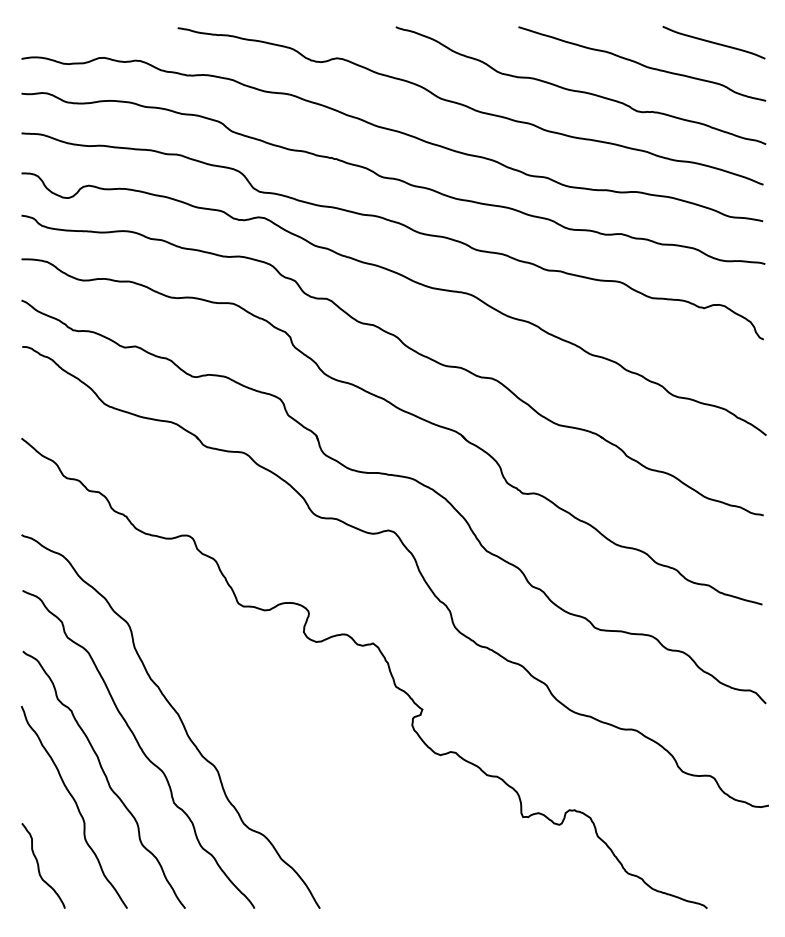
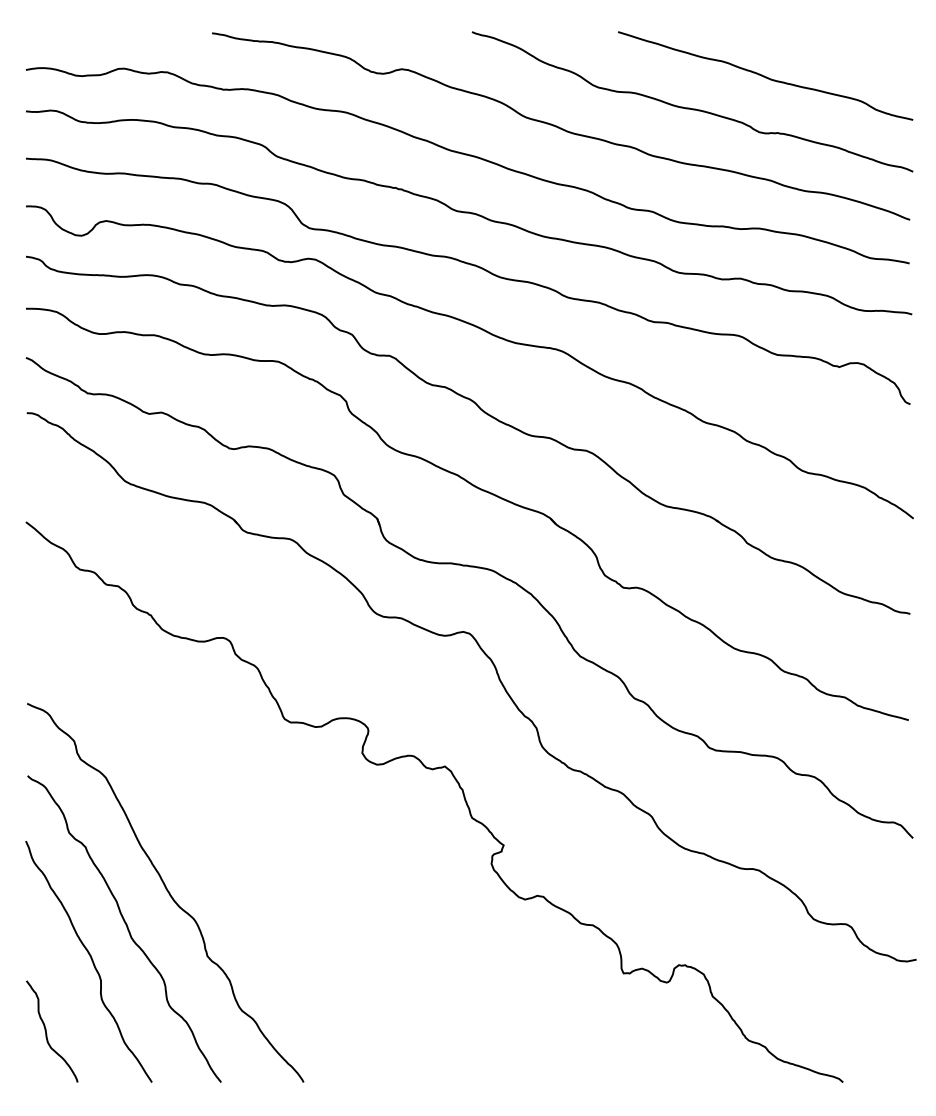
curve: (713, 42) -> (850, 50), removed
curve: (178, 718) -> (213, 855), removed

